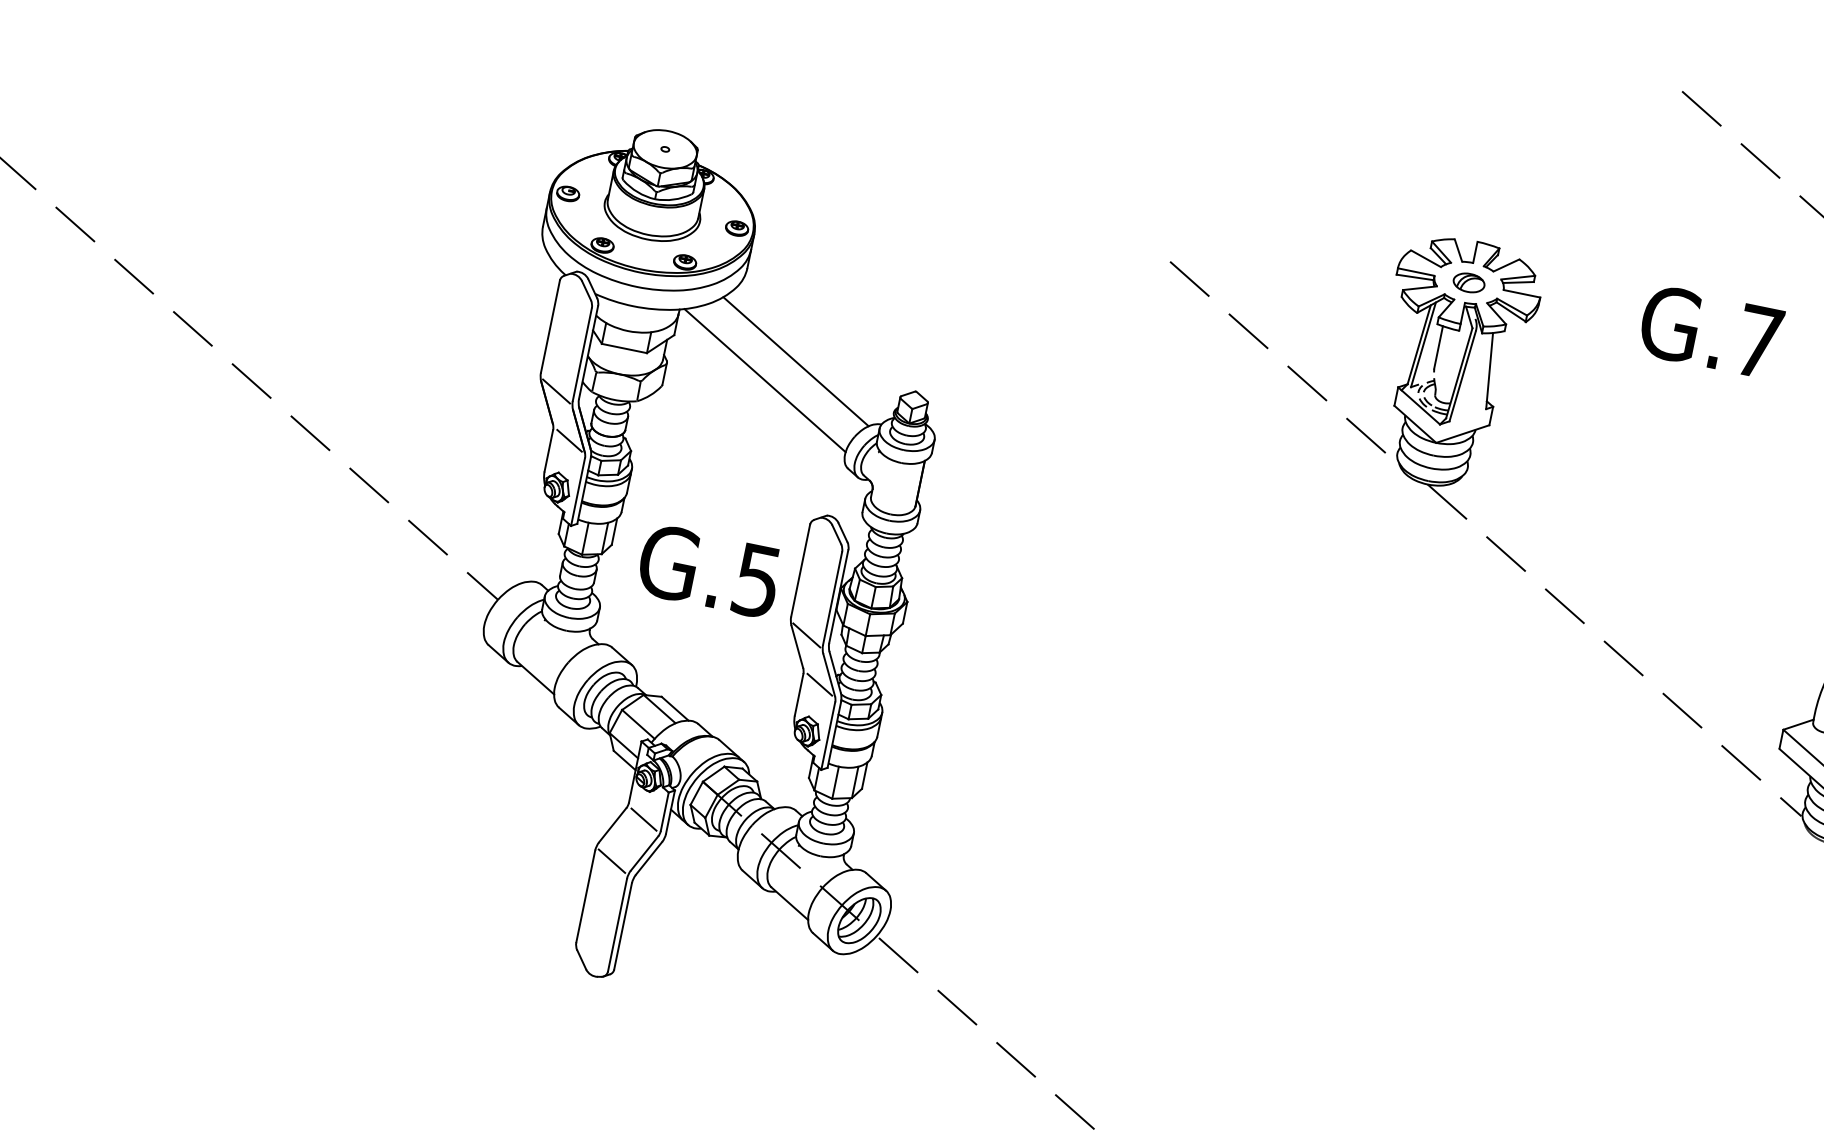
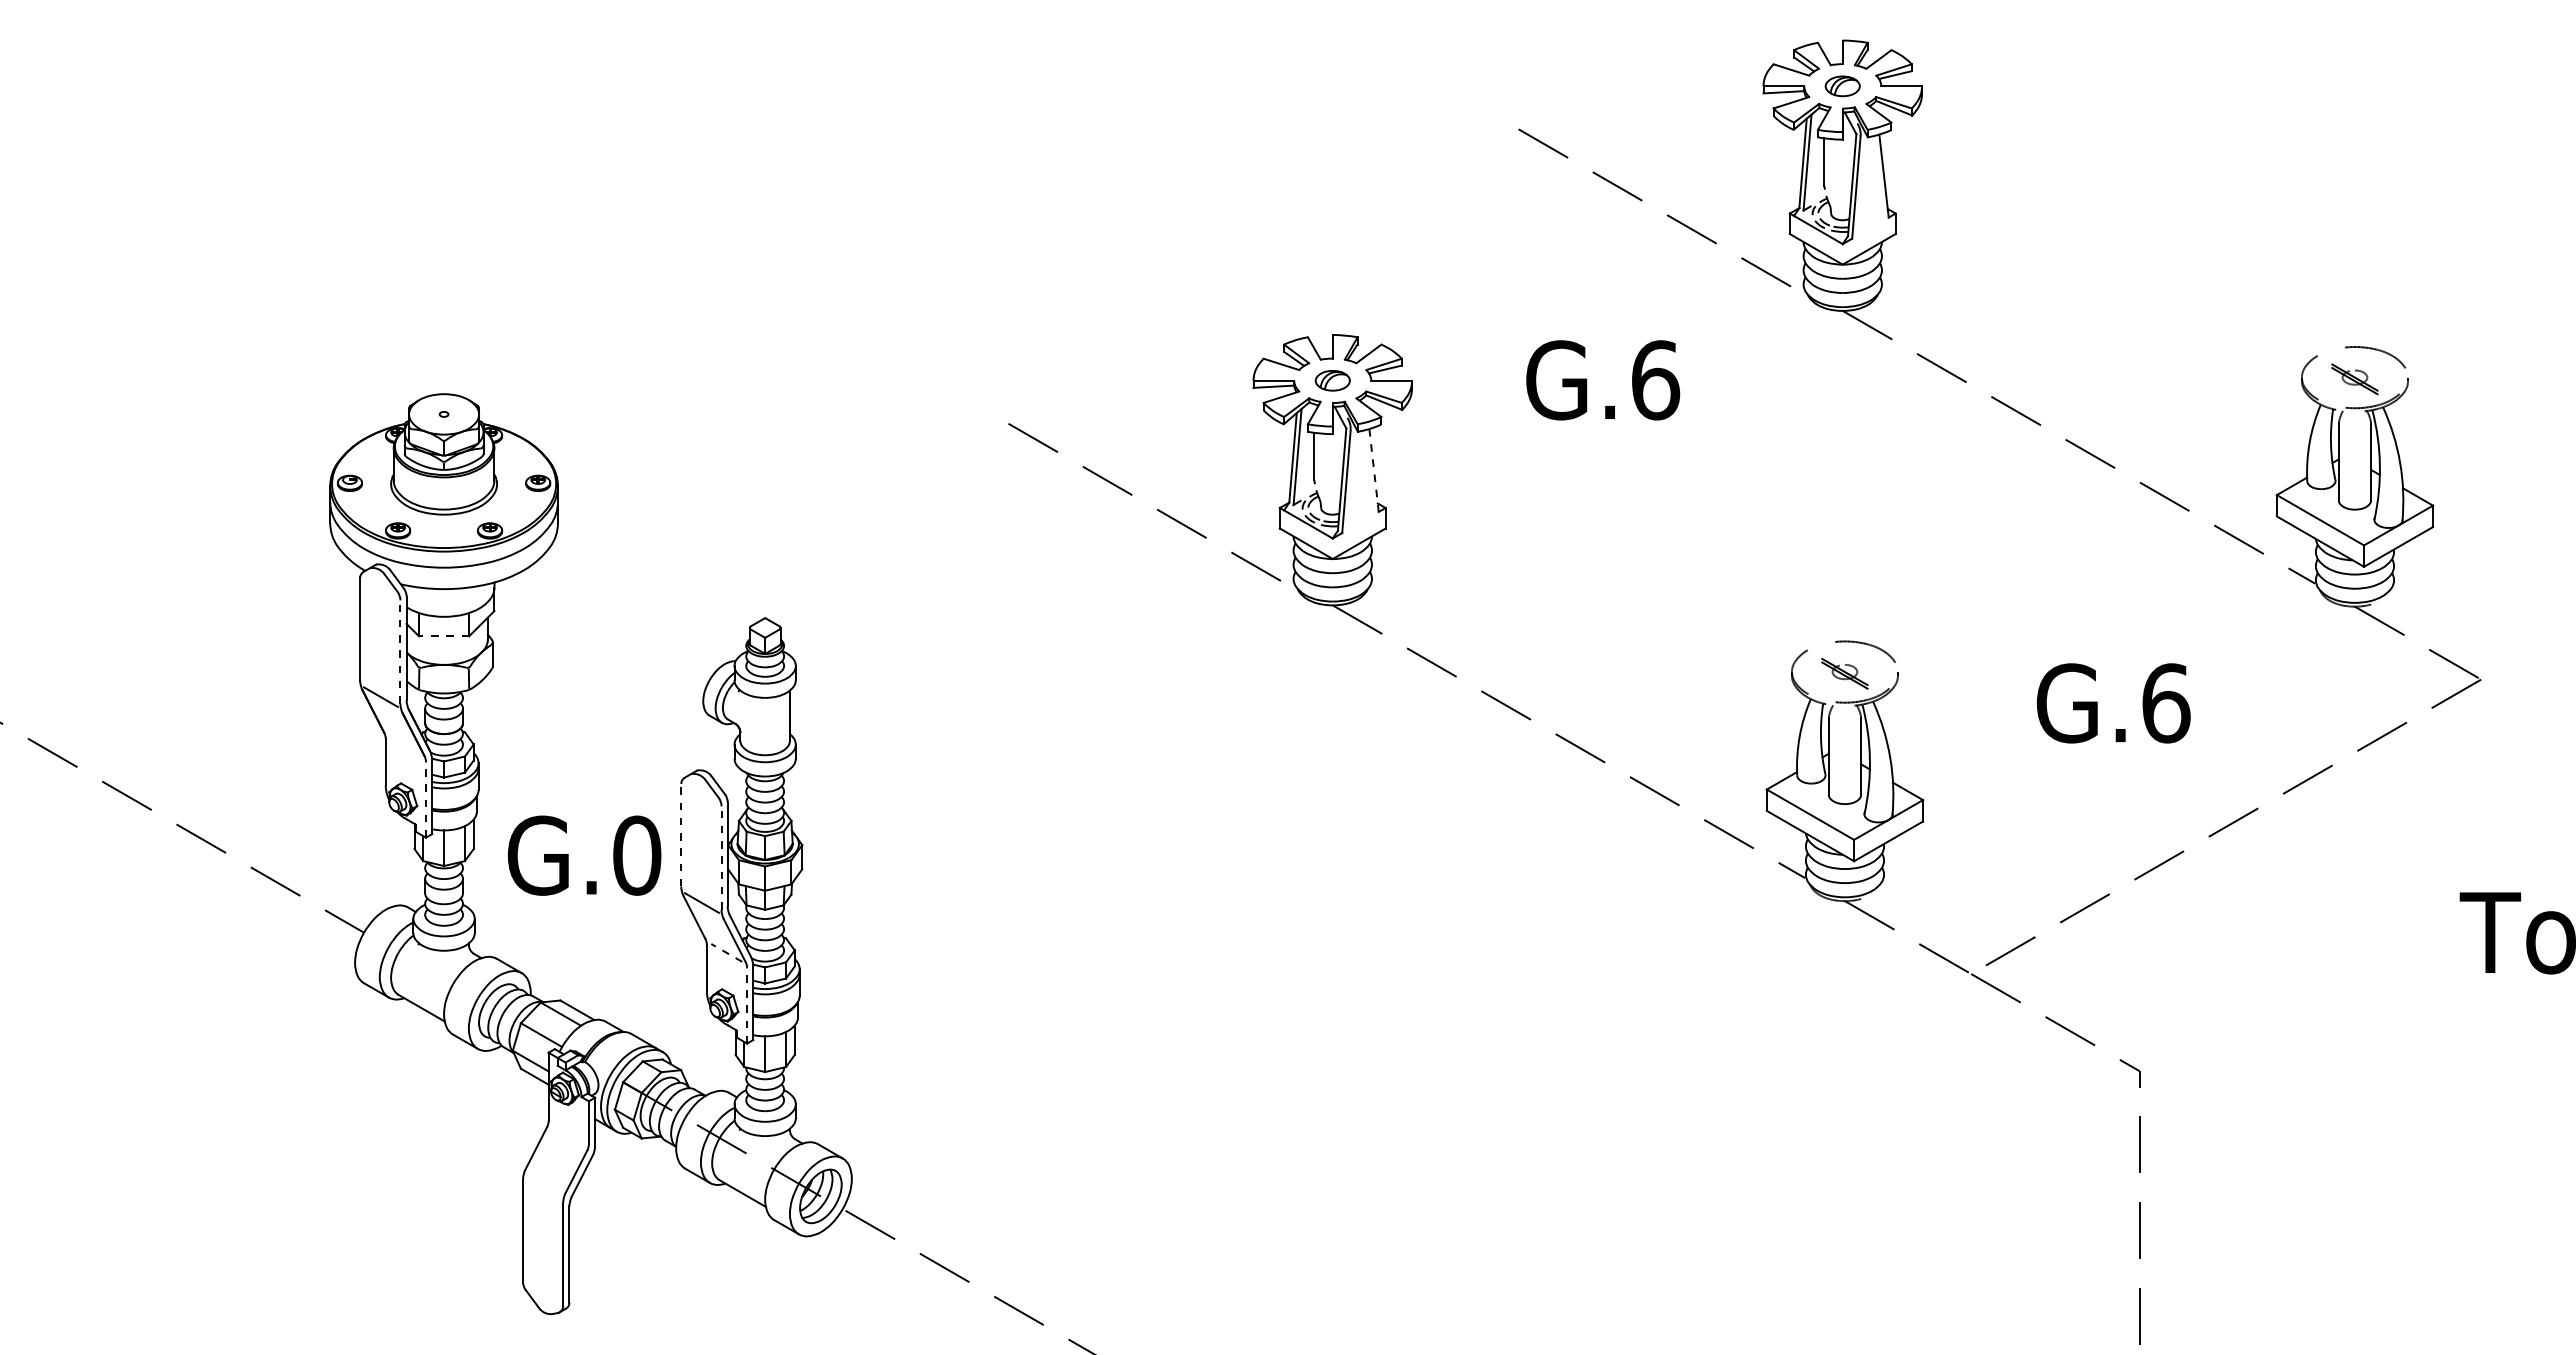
text: (1759, 342) -> (1656, 380), G.7 -> G.6
line: (623, 348) -> (443, 636), solid -> dashed
line: (582, 355) -> (400, 652), solid -> dashed
line: (796, 361) -> (630, 612), removed
line: (1490, 371) -> (1374, 470), solid -> dashed
line: (765, 380) -> (601, 639), removed
line: (569, 440) -> (405, 746), removed
line: (578, 492) -> (426, 800), solid -> dashed
line: (800, 570) -> (681, 834), solid -> dashed
text: (757, 580) -> (637, 855), G.5 -> G.0
line: (832, 599) -> (721, 858), solid -> dashed
line: (819, 684) -> (726, 952), solid -> dashed
line: (828, 736) -> (747, 1006), solid -> dashed
line: (644, 819) -> (568, 1135), removed
line: (611, 860) -> (542, 1186), removed

